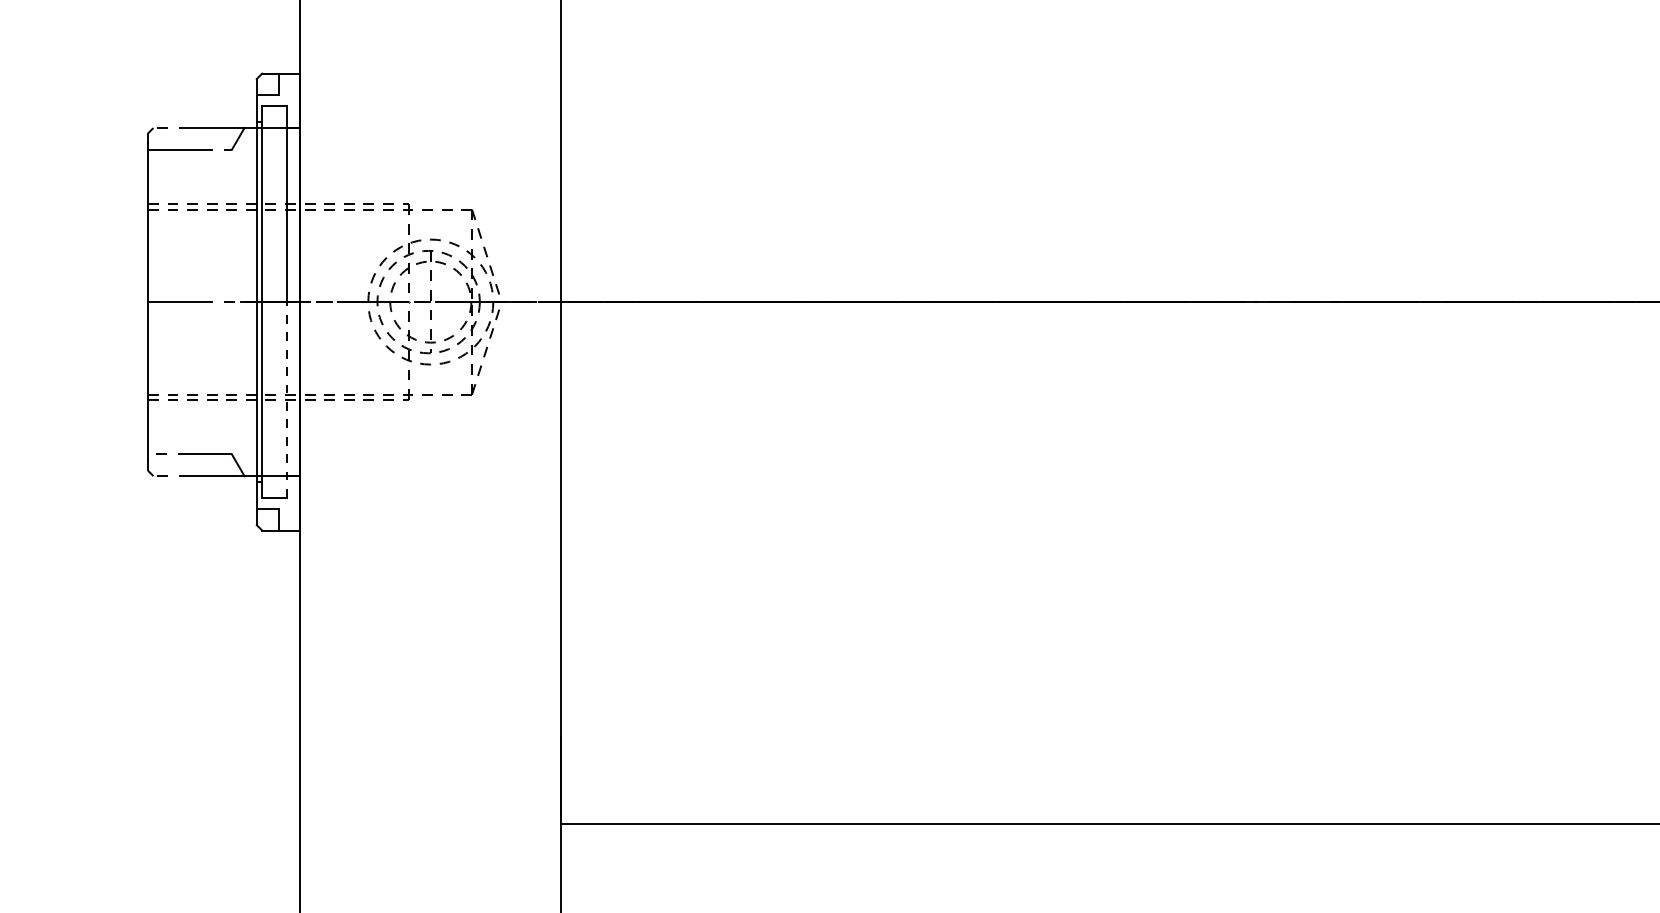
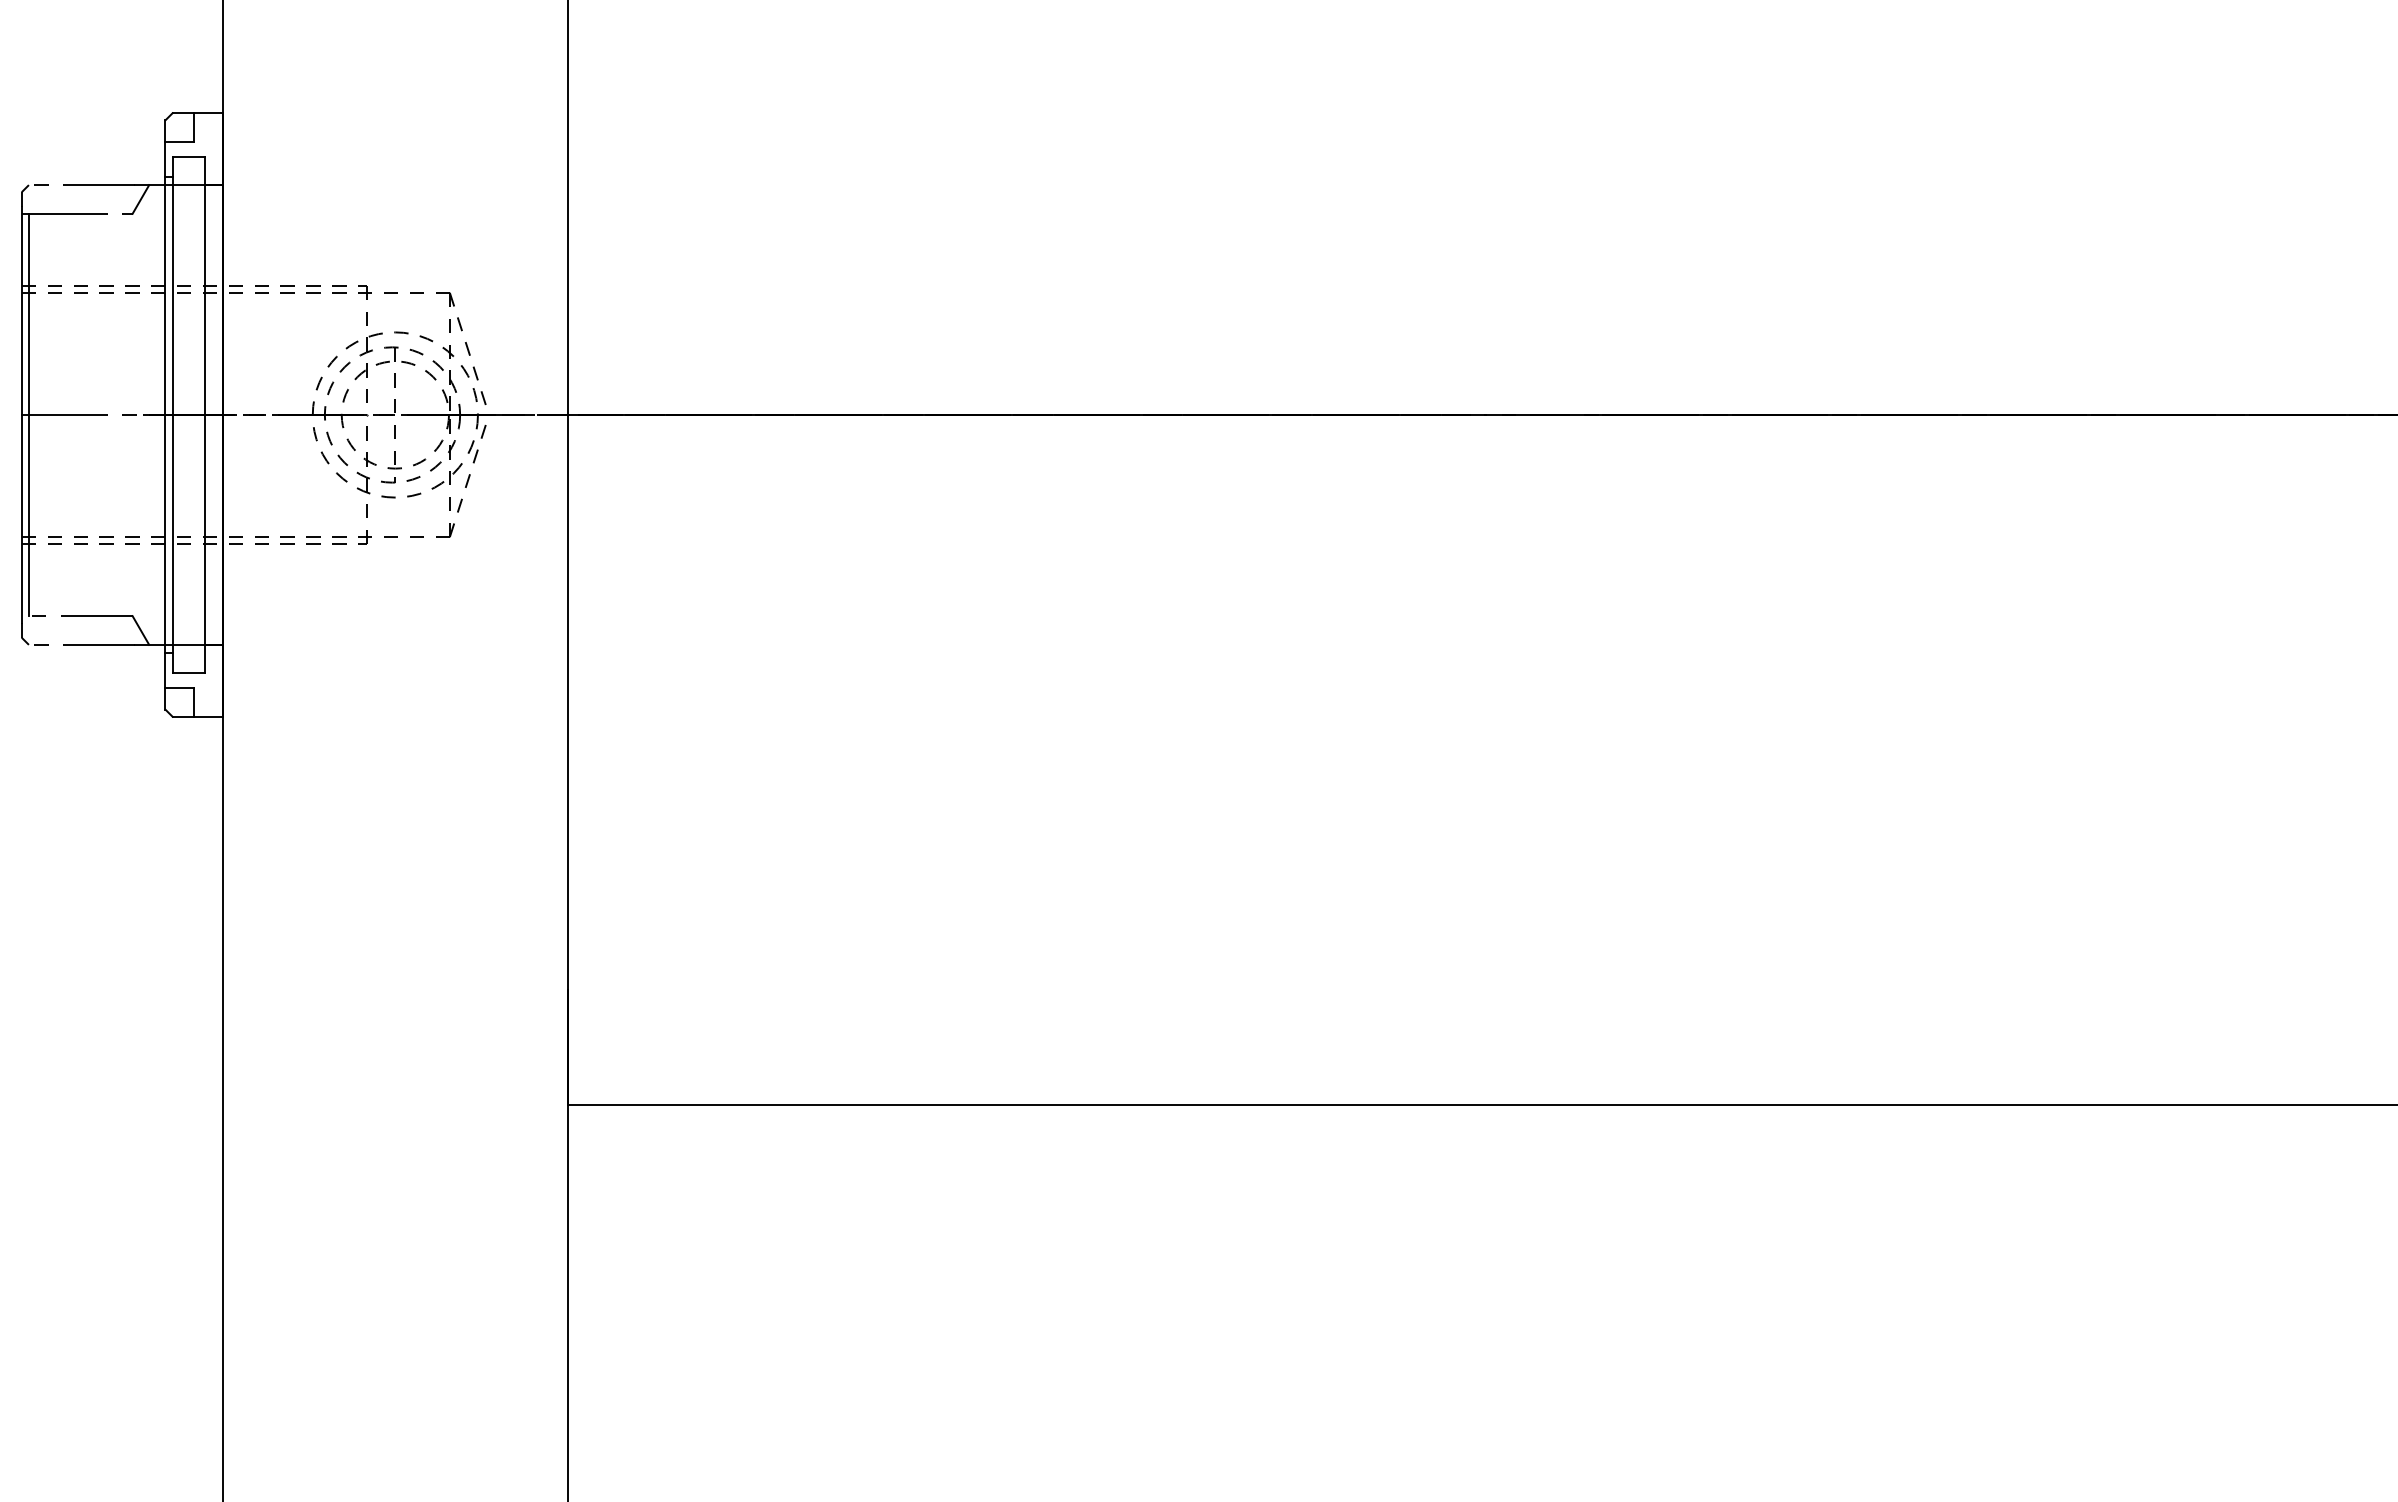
line: (153, 301) -> (28, 414), added
line: (286, 399) -> (204, 543), dashed -> solid

